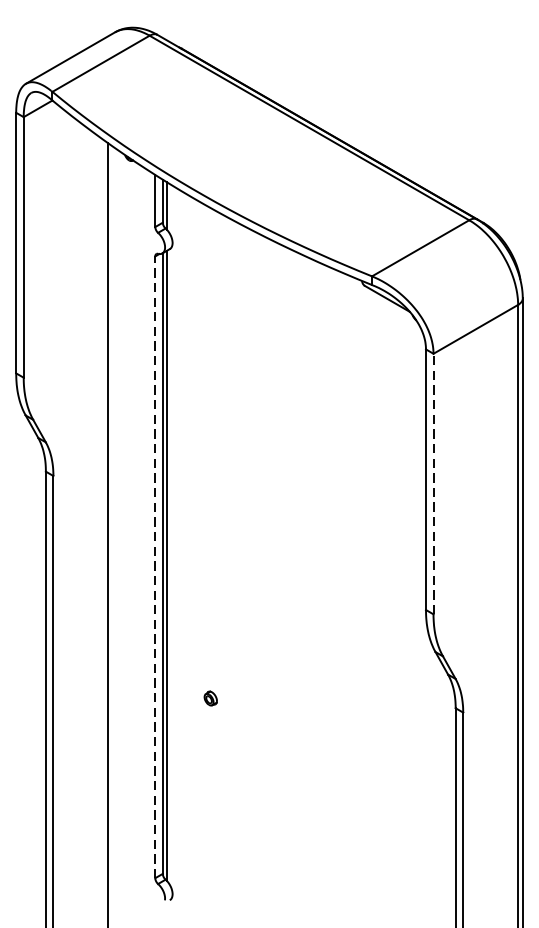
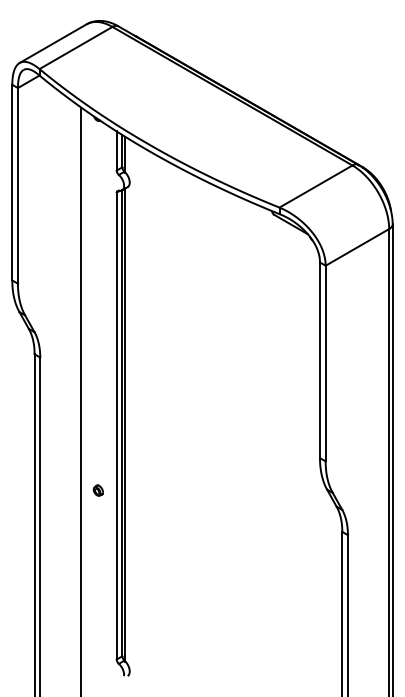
line: (433, 483) -> (325, 363), dashed -> solid
line: (154, 566) -> (116, 425), dashed -> solid
part: (209, 698) -> (97, 490), moved

